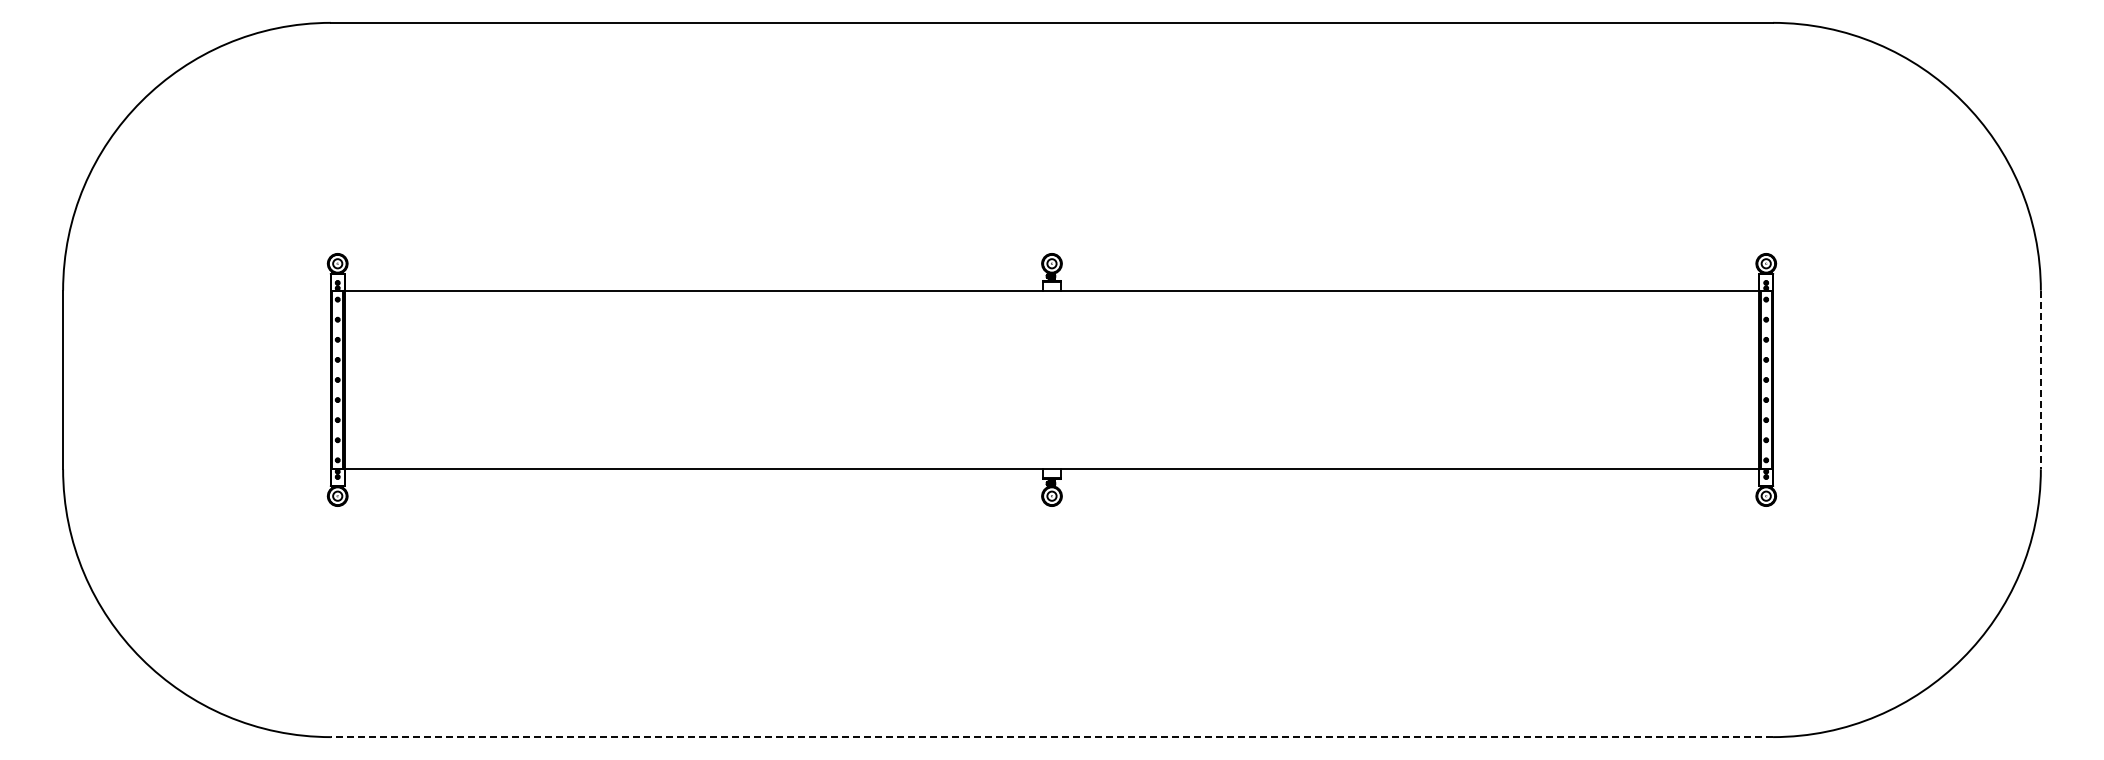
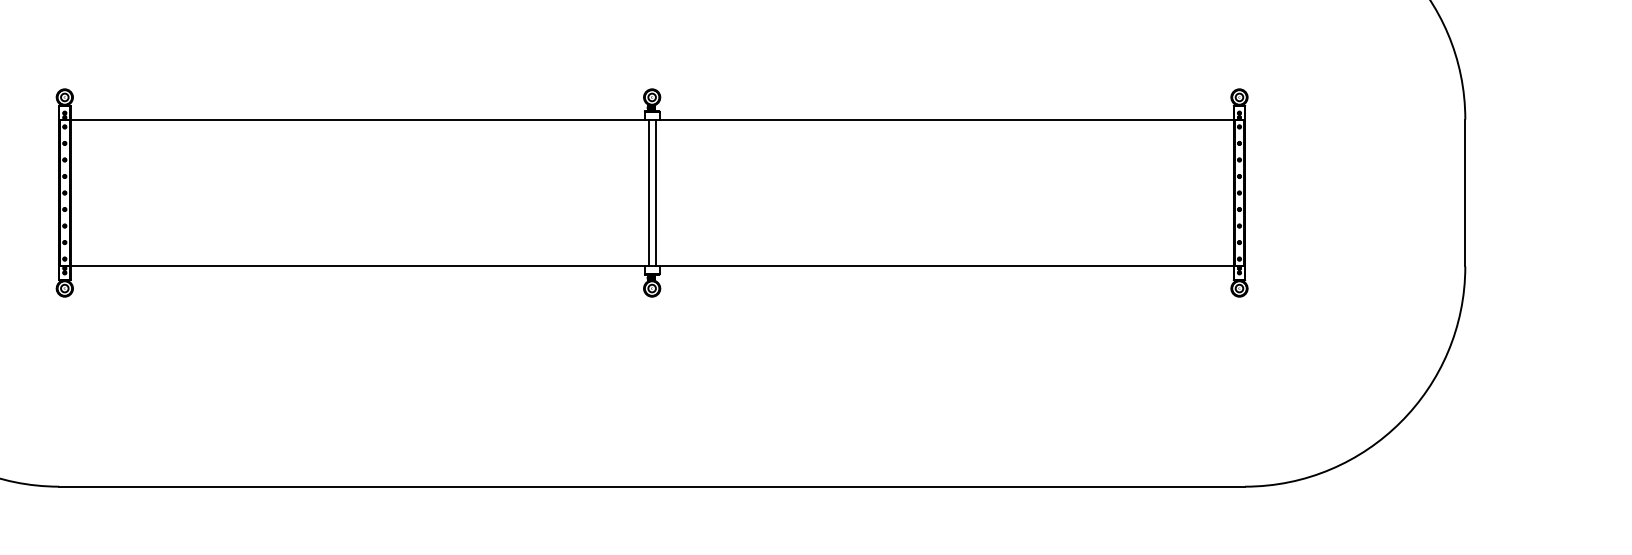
line: (1048, 379) -> (649, 192), added
line: (1056, 379) -> (655, 192), added
line: (2040, 380) -> (1465, 193), dashed -> solid
line: (1051, 737) -> (651, 486), dashed -> solid

